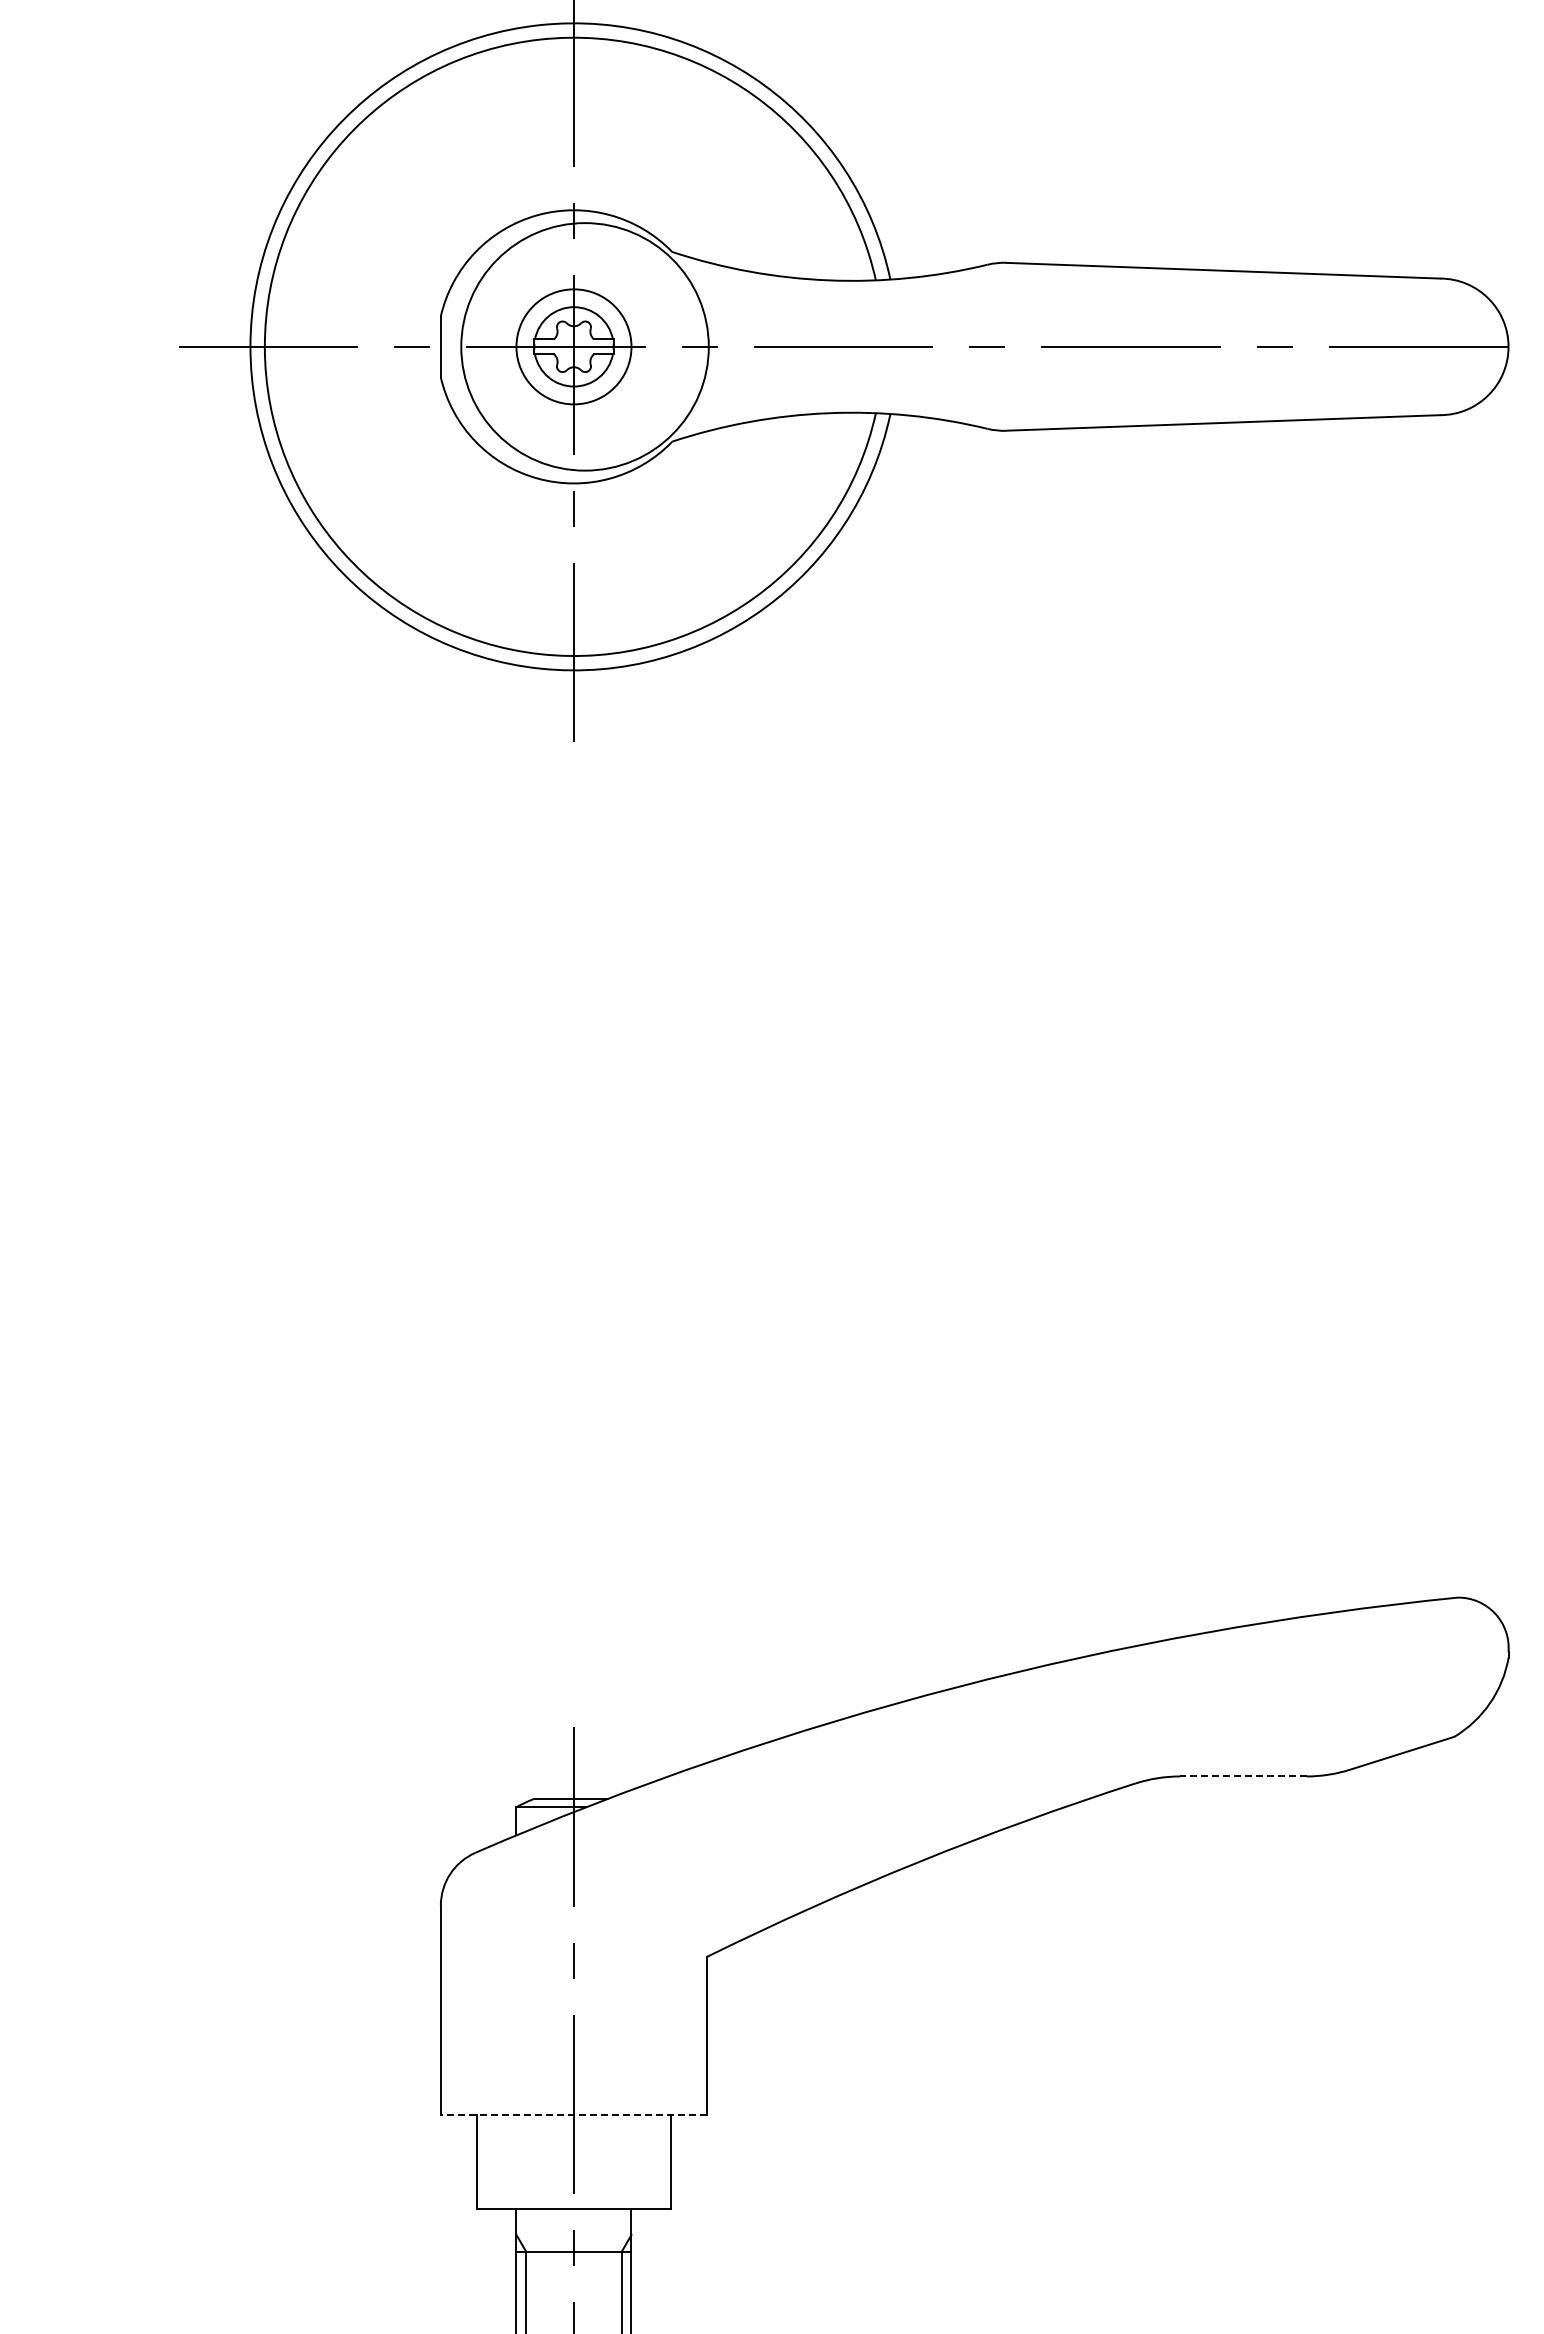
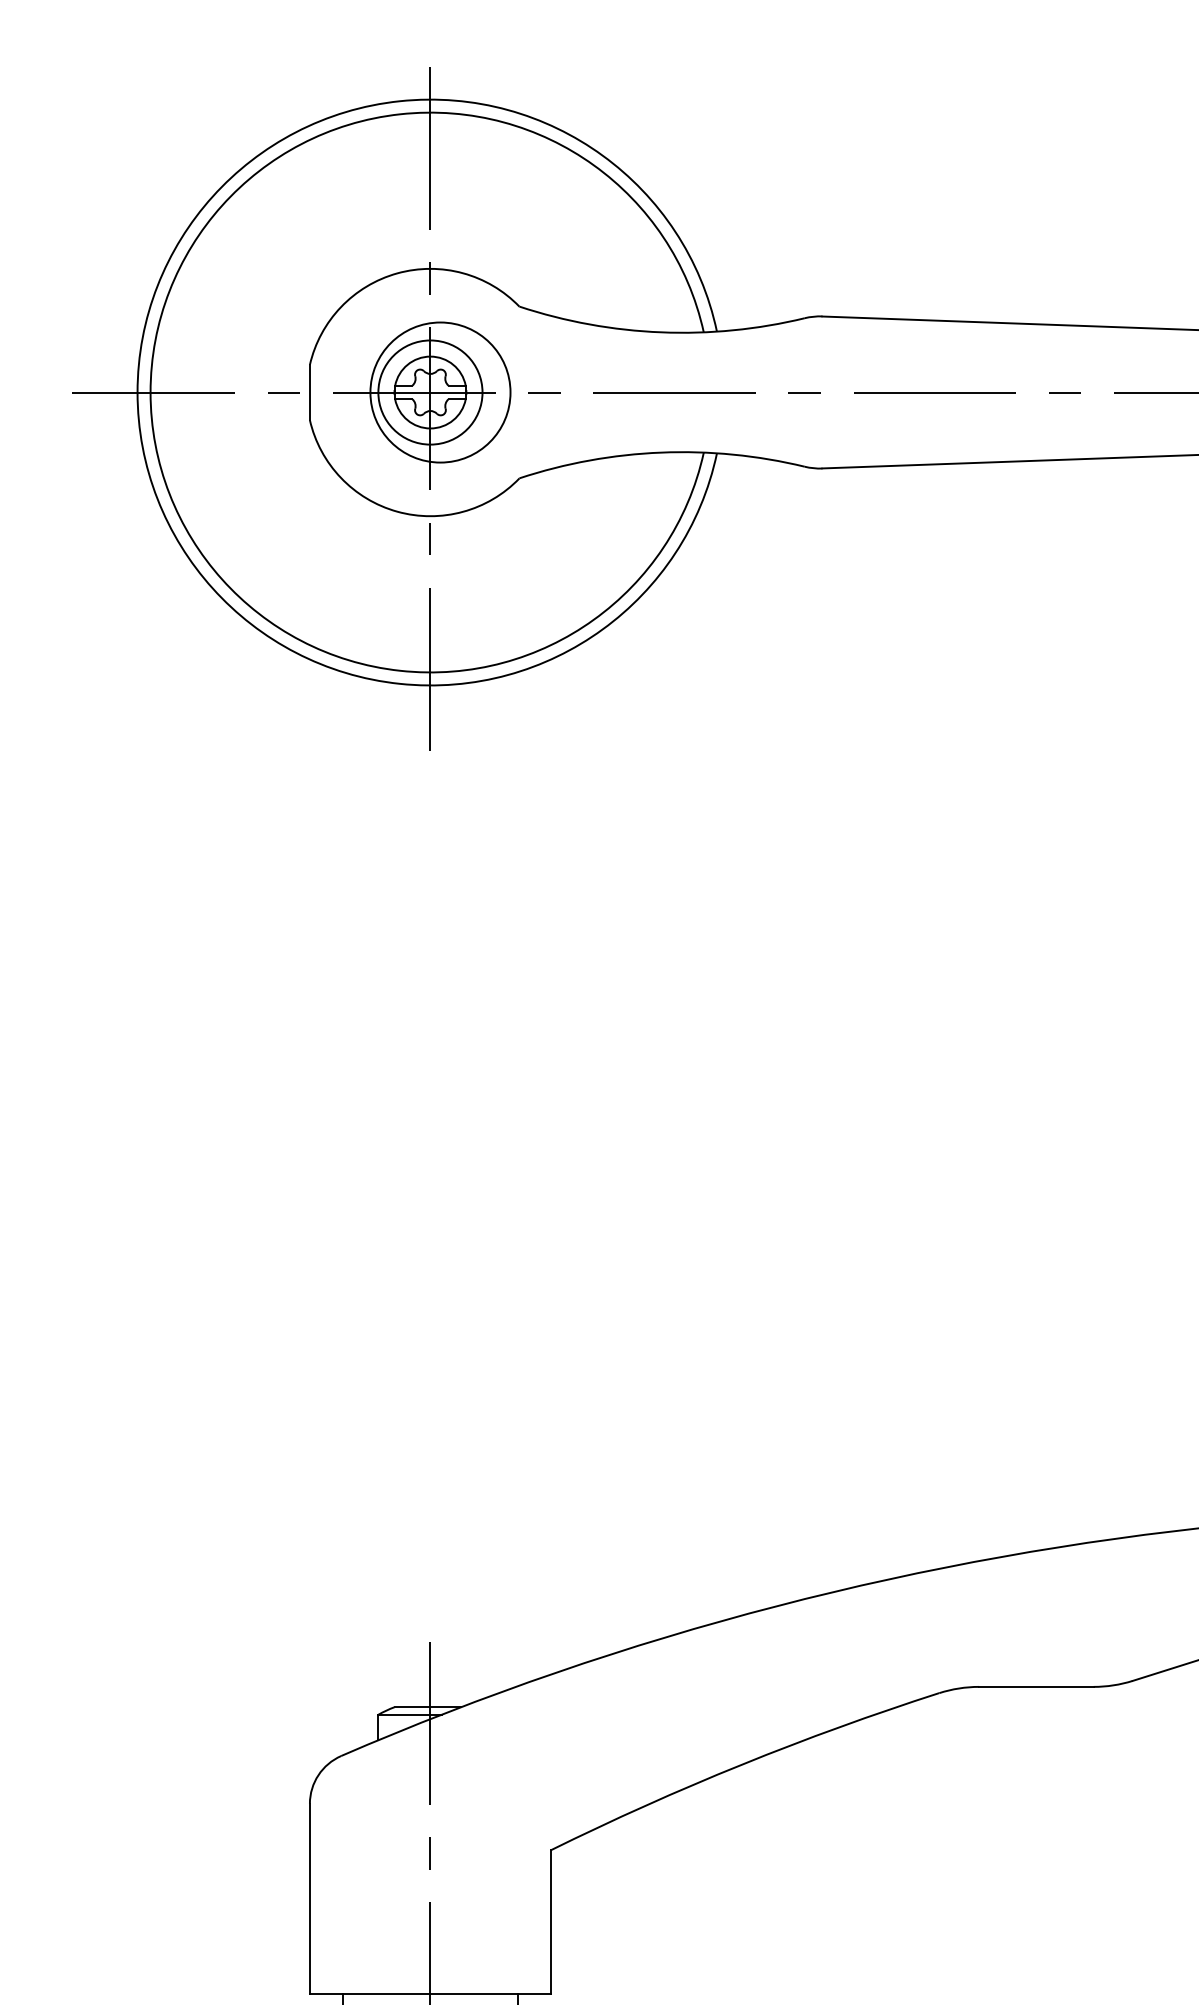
circle: (584, 346) -> (439, 392), size x0.62
line: (1242, 1776) -> (1035, 1686), dashed -> solid
line: (573, 2115) -> (430, 1993), dashed -> solid

